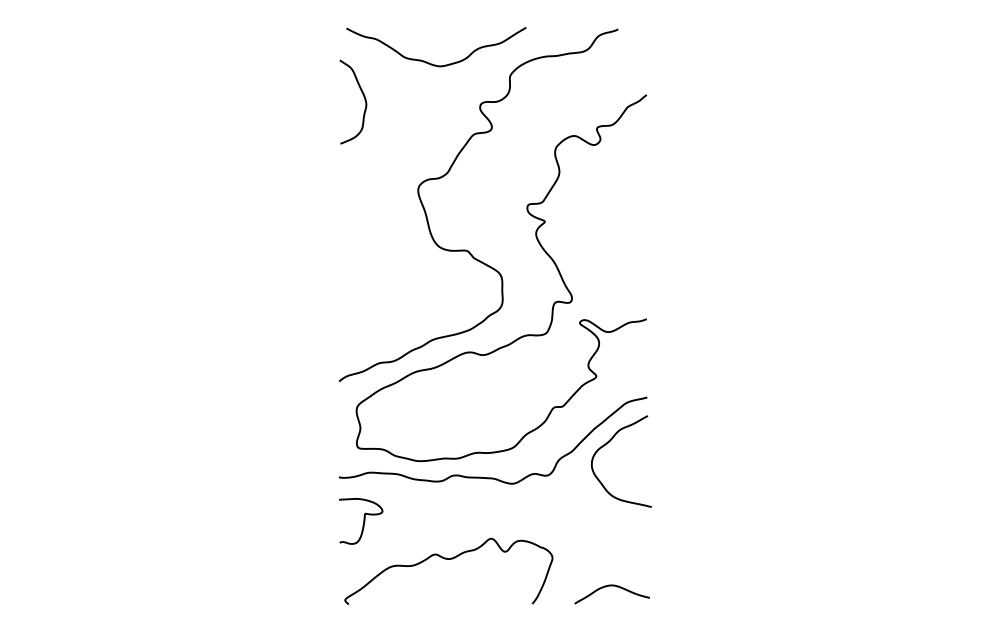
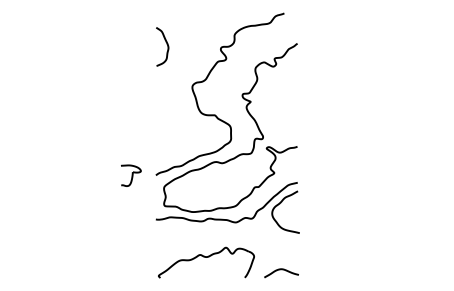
curve: (427, 60) -> (196, 27), removed
part: (361, 520) -> (131, 175), moved

